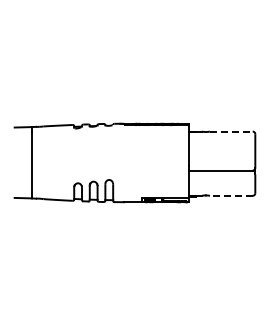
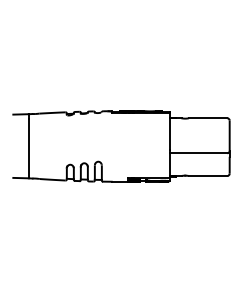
line: (231, 131) -> (208, 118), dashed -> solid
line: (230, 195) -> (207, 175), dashed -> solid

